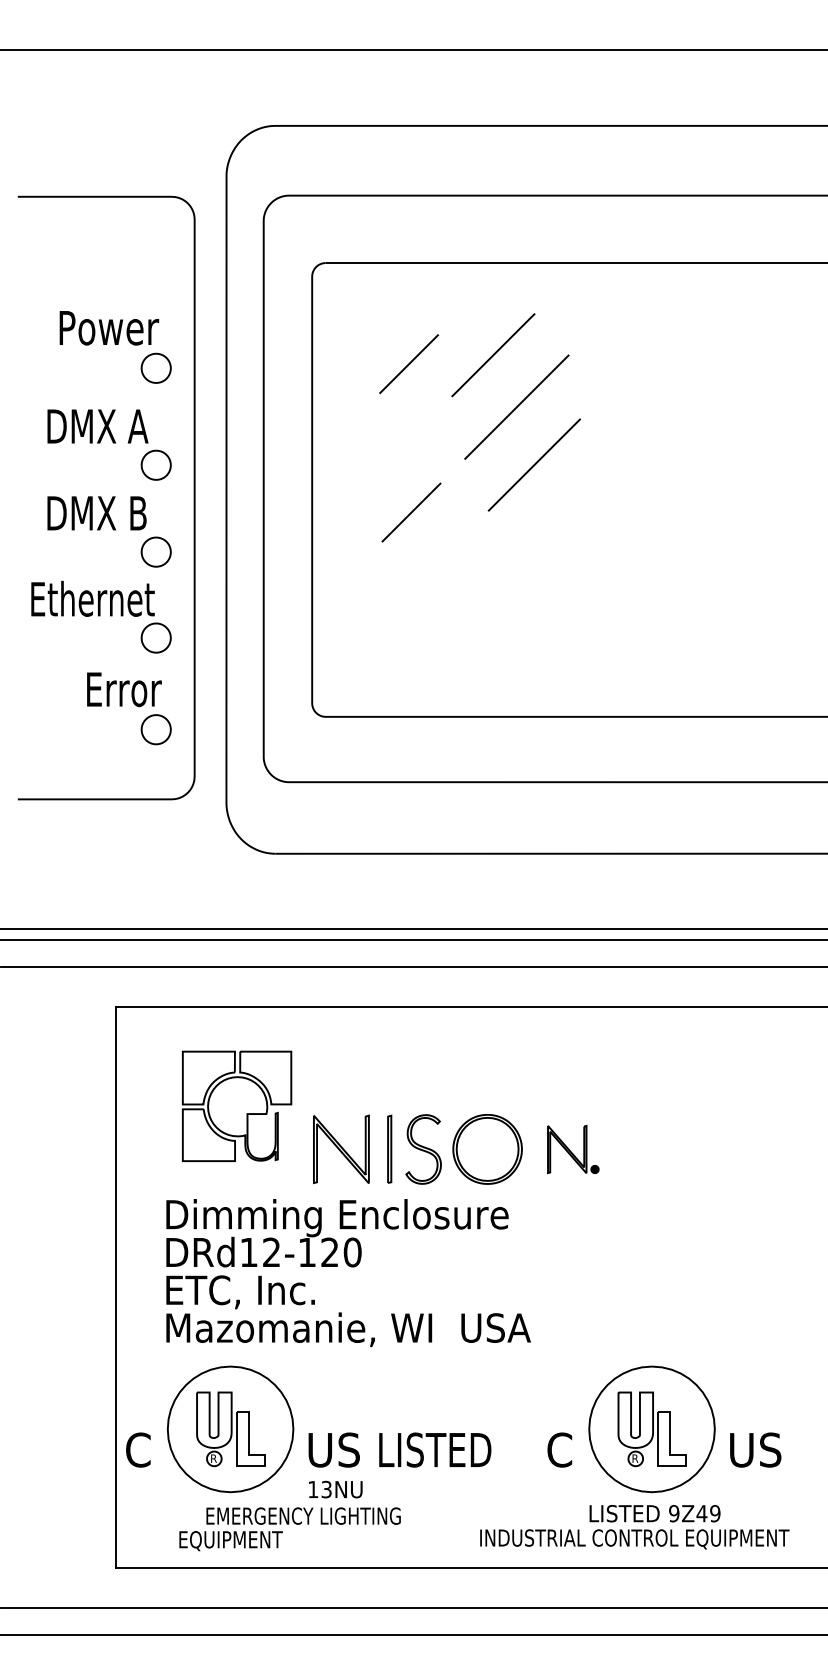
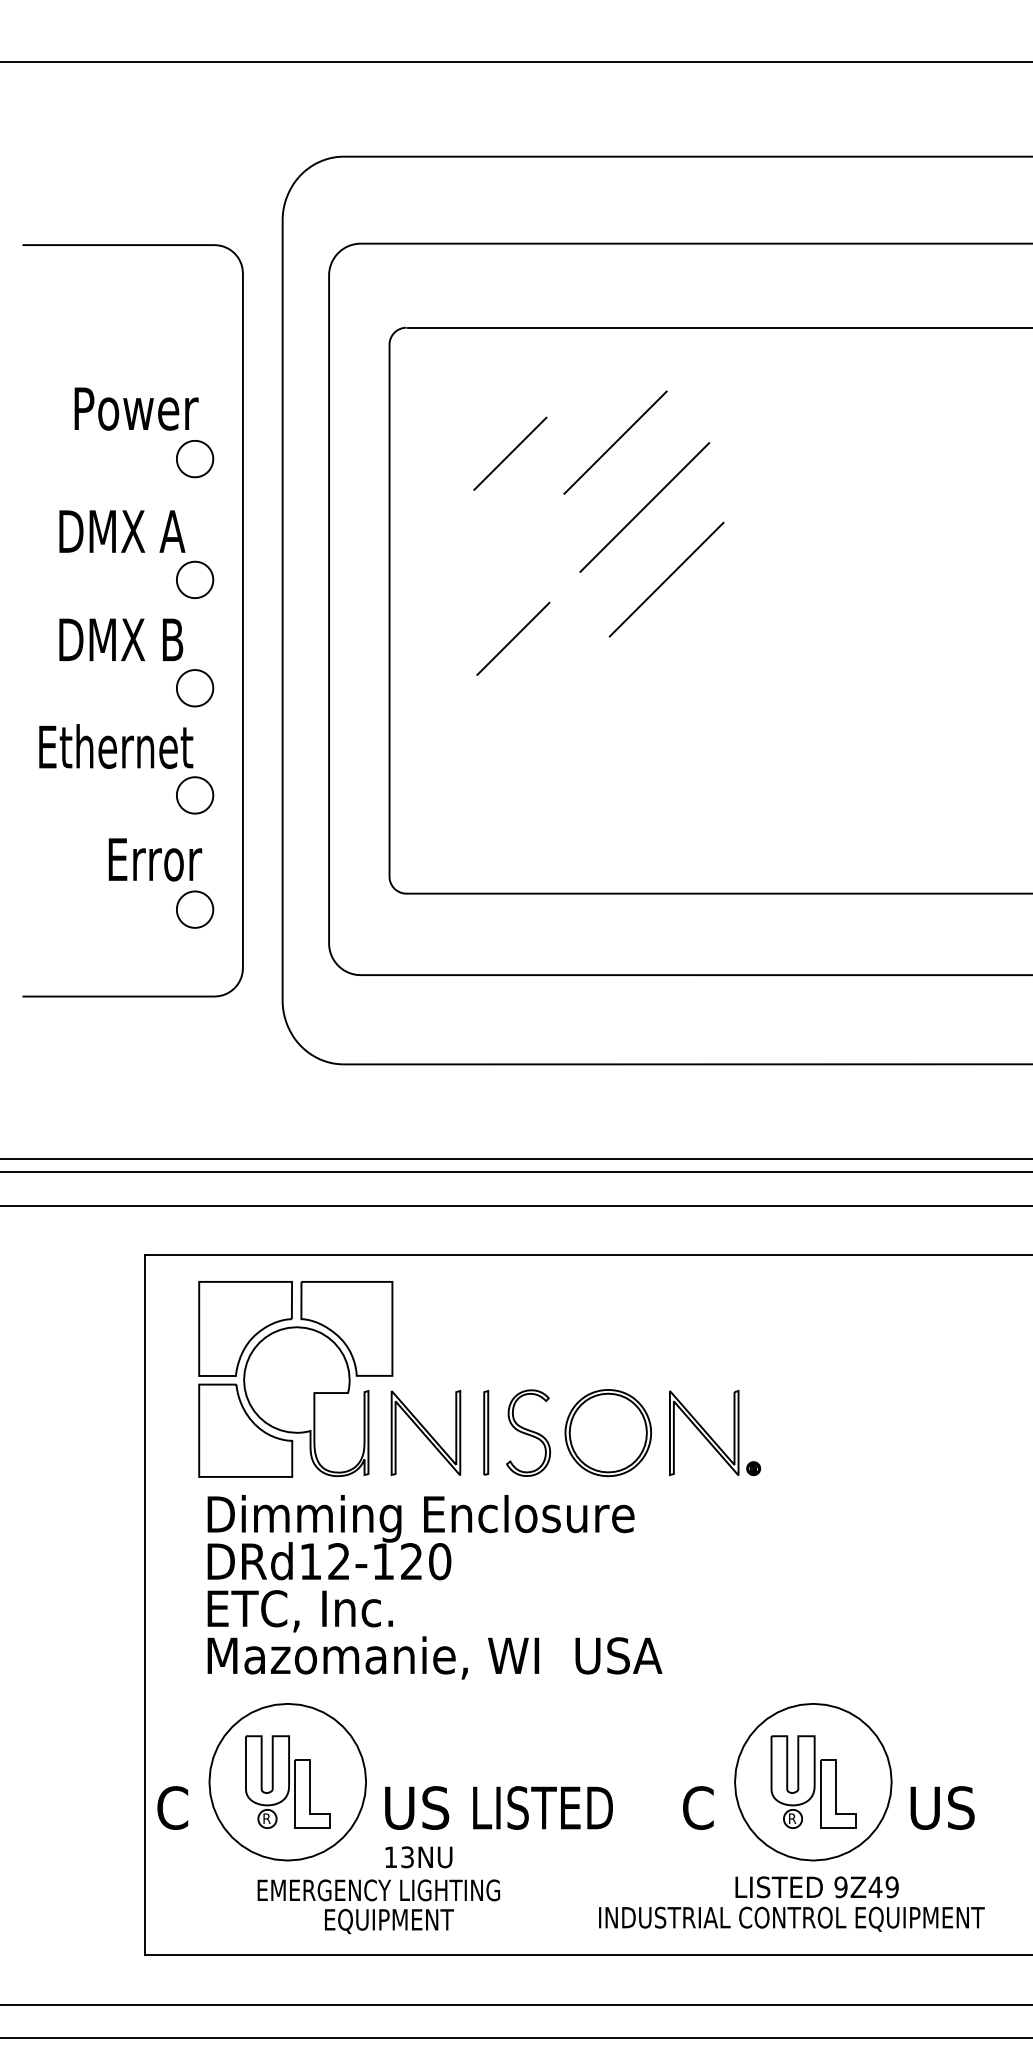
part: (236, 1106) -> (295, 1379), size x1.43
part: (573, 1149) -> (715, 1433), size x1.43
text: (231, 1541) -> (389, 1921), moved

